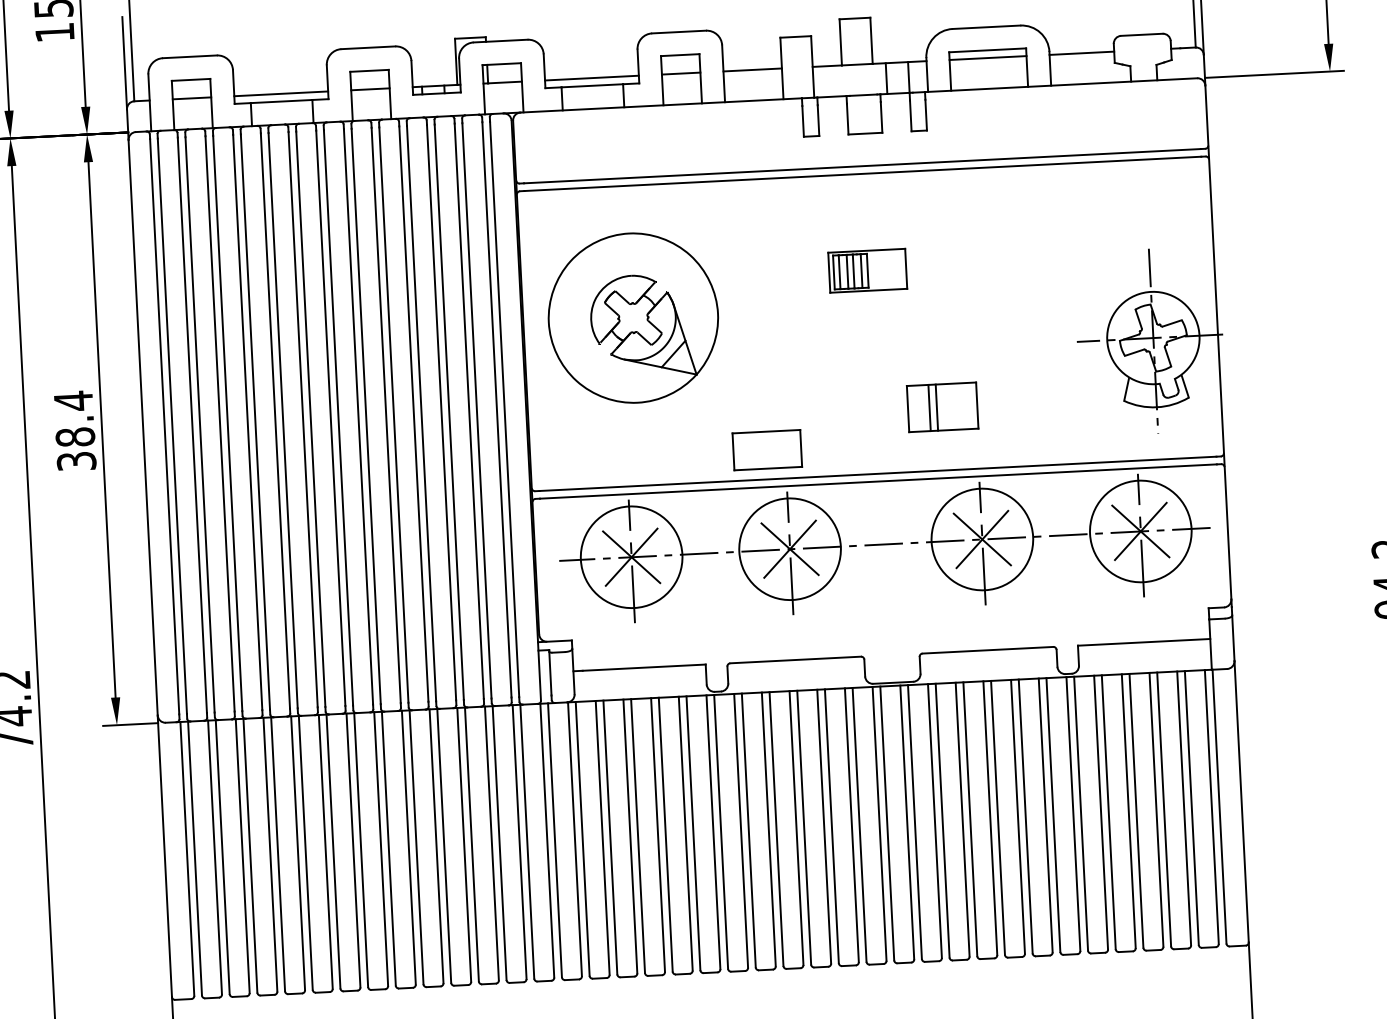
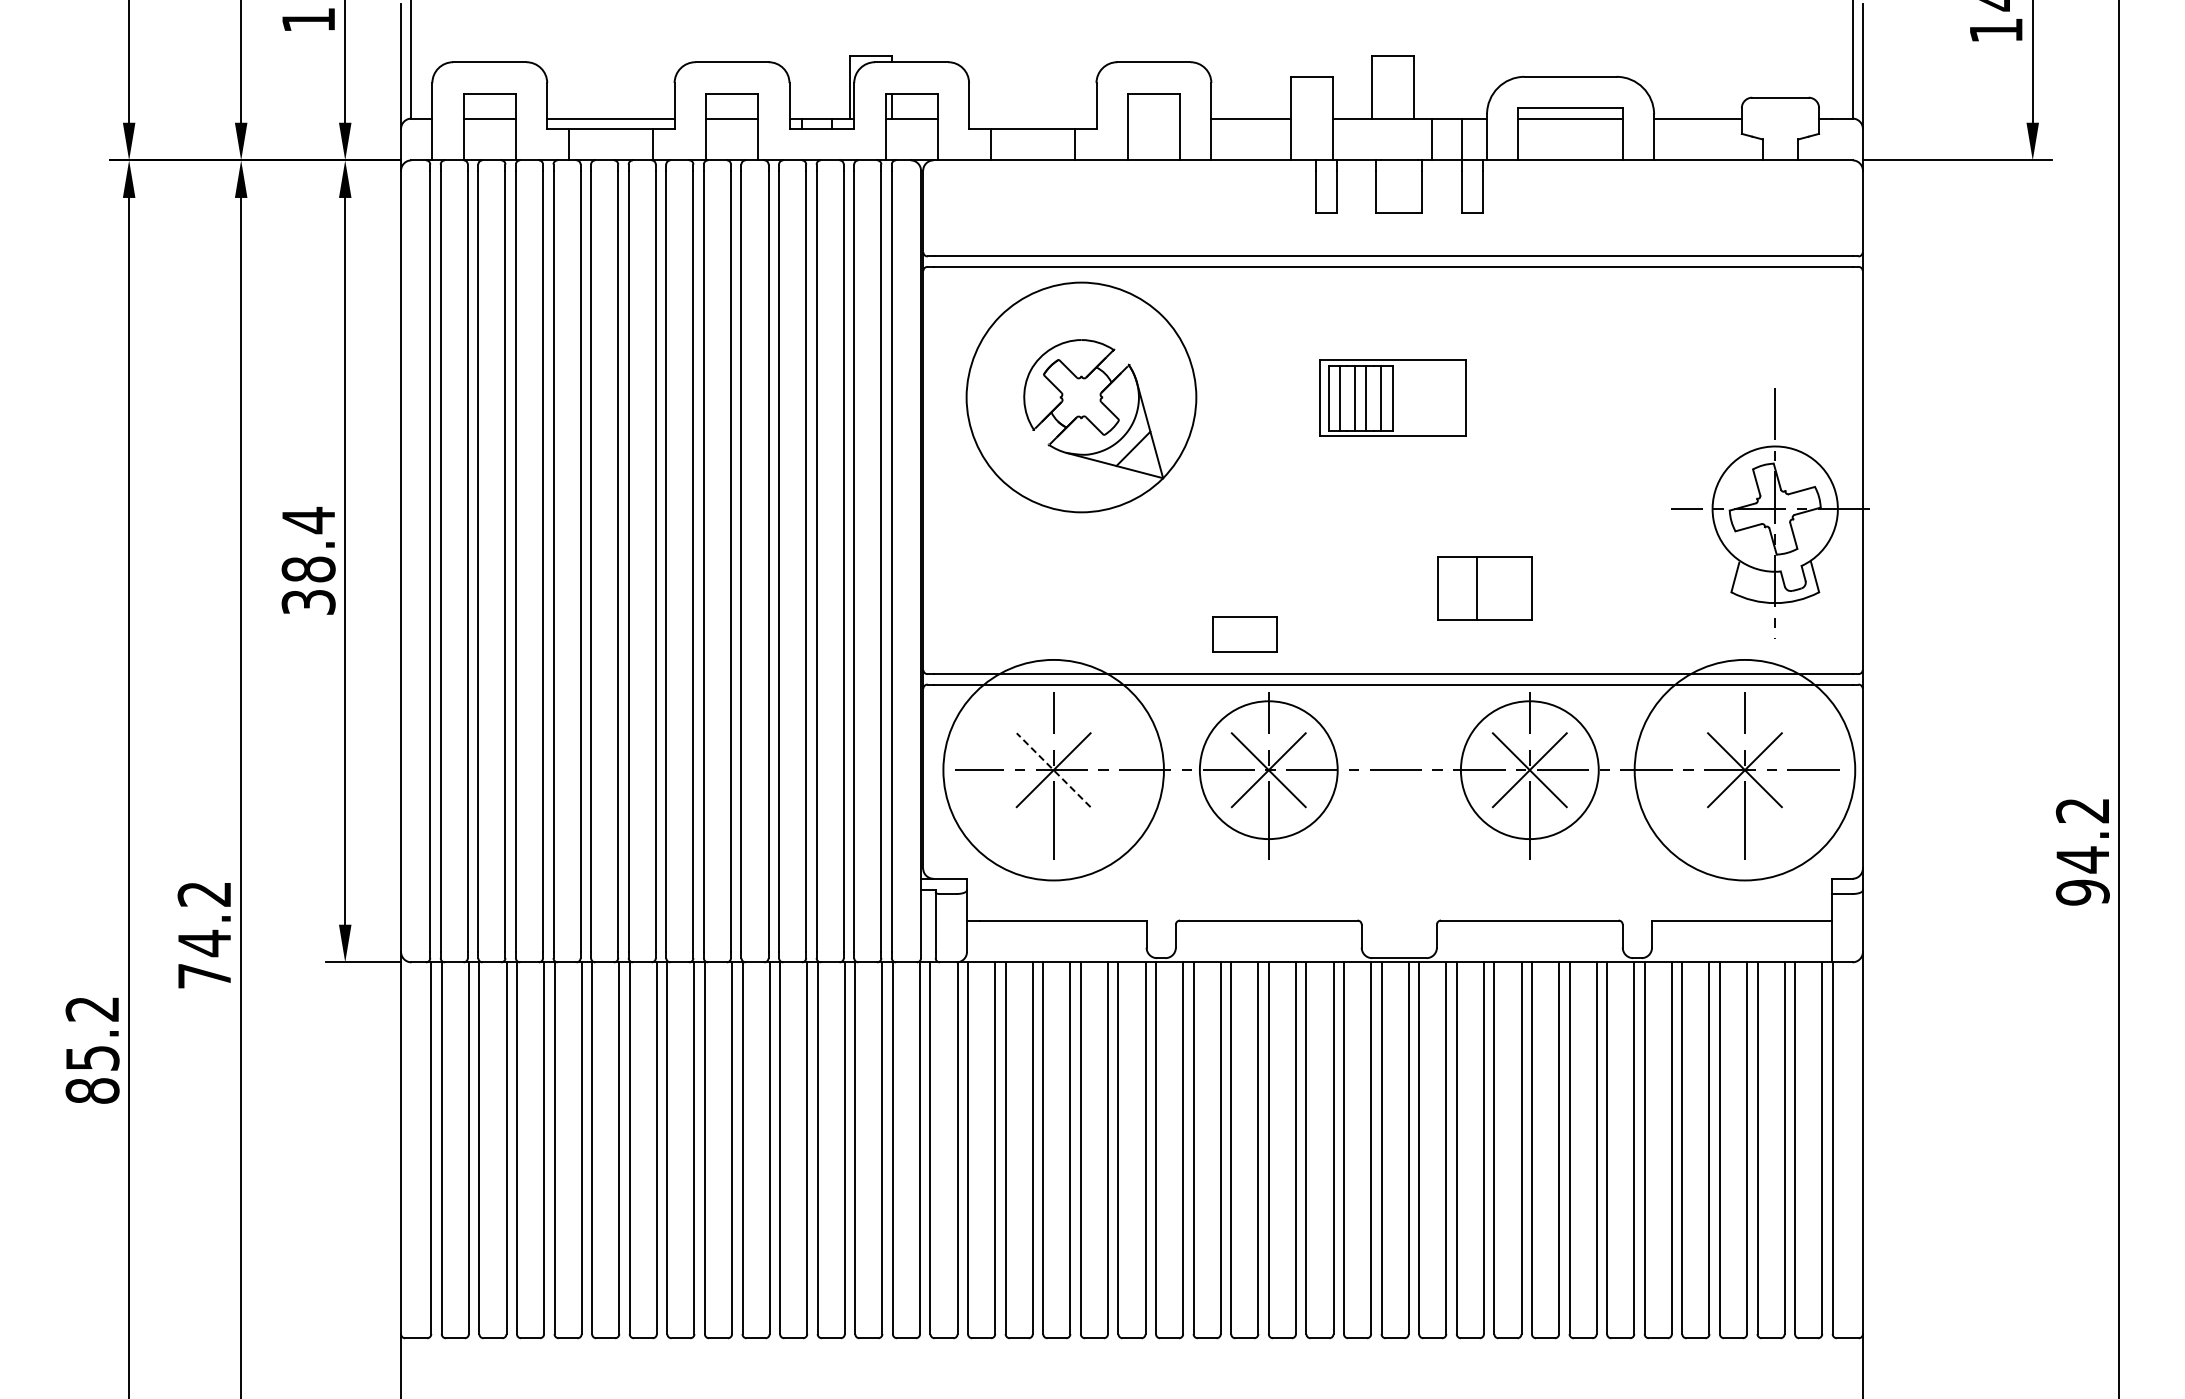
line: (680, 73) -> (1153, 118), removed
line: (591, 78) -> (1032, 118), removed
part: (867, 270) -> (1392, 398), size x1.4
part: (633, 318) -> (1081, 397), moved
line: (929, 407) -> (1467, 588), removed
part: (767, 450) -> (1244, 634), size x0.7
circle: (1140, 531) -> (1744, 770), size x1.6
line: (631, 556) -> (1053, 769), solid -> dashed
circle: (631, 557) -> (1053, 770), size x1.6

